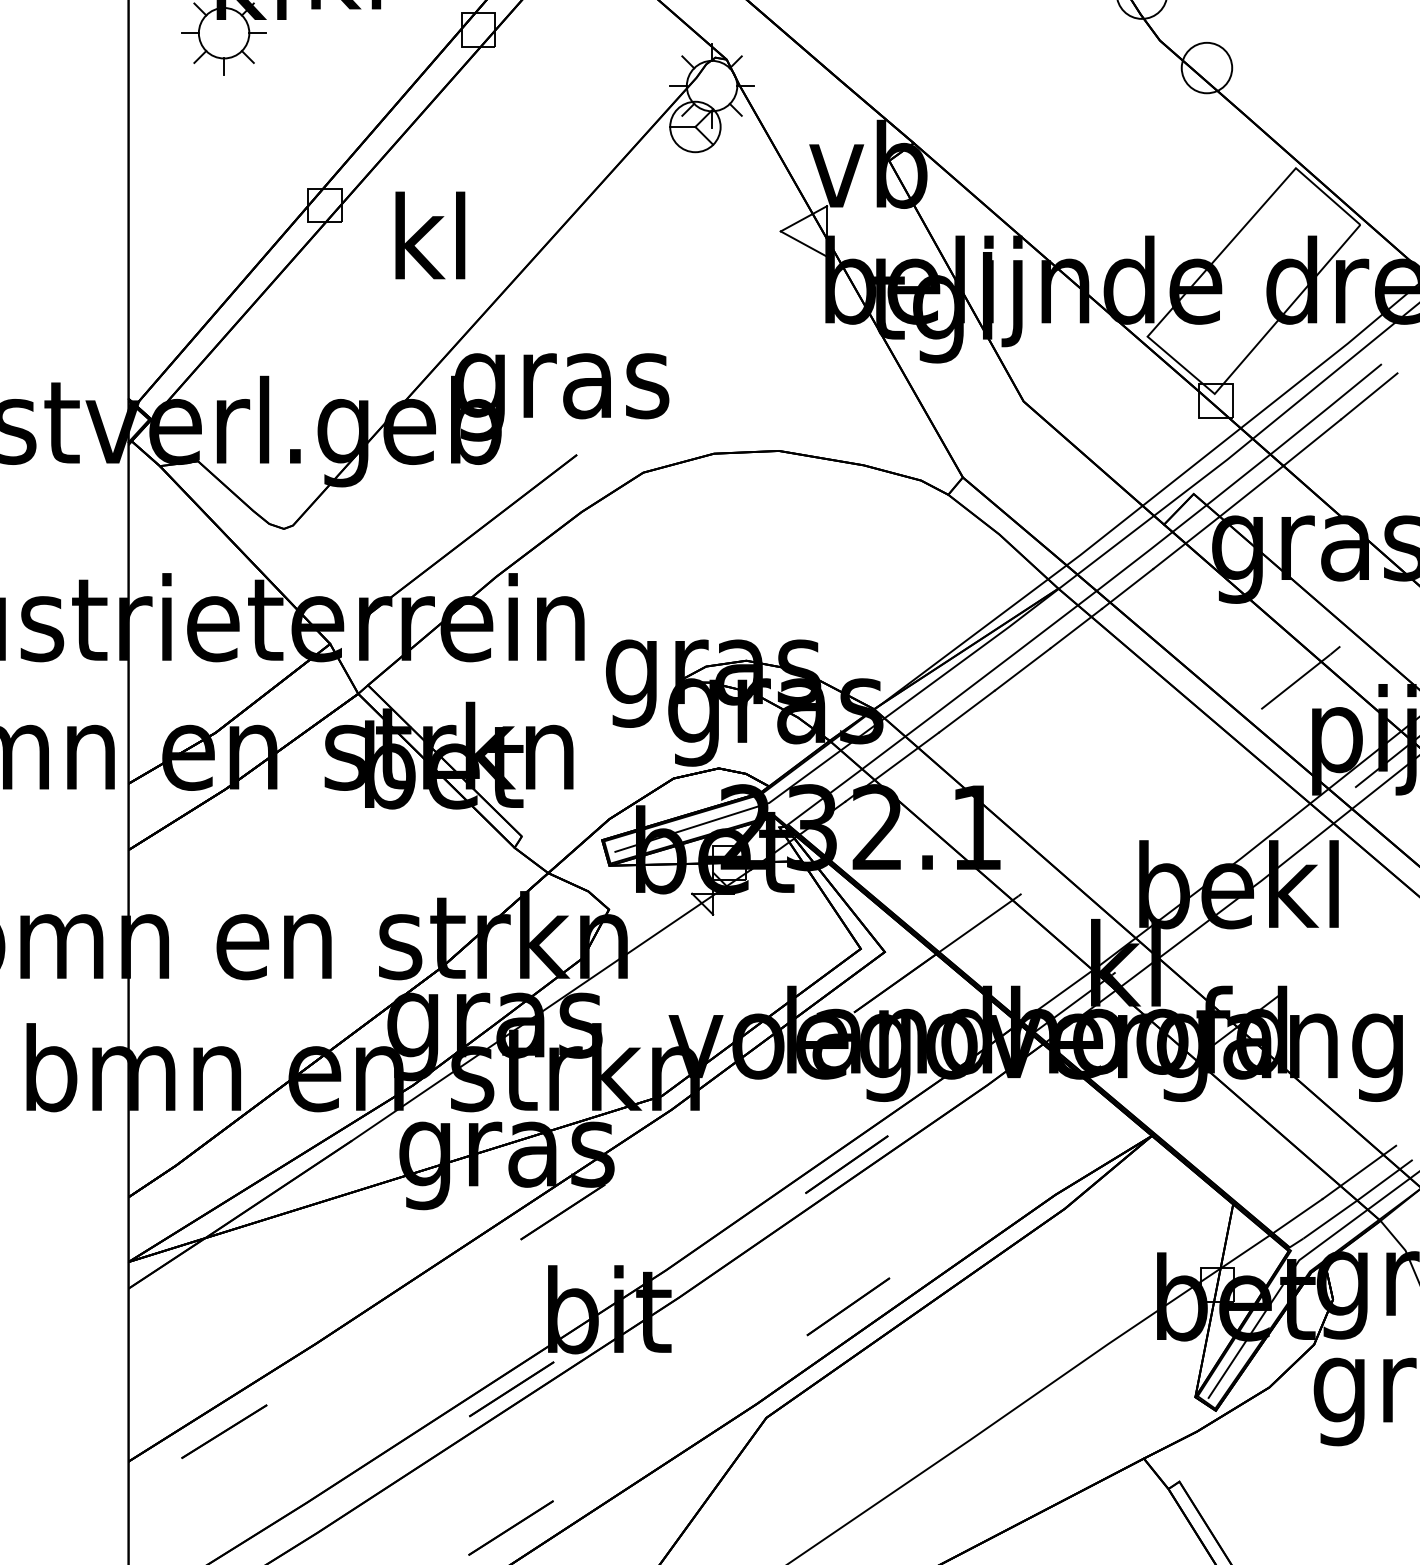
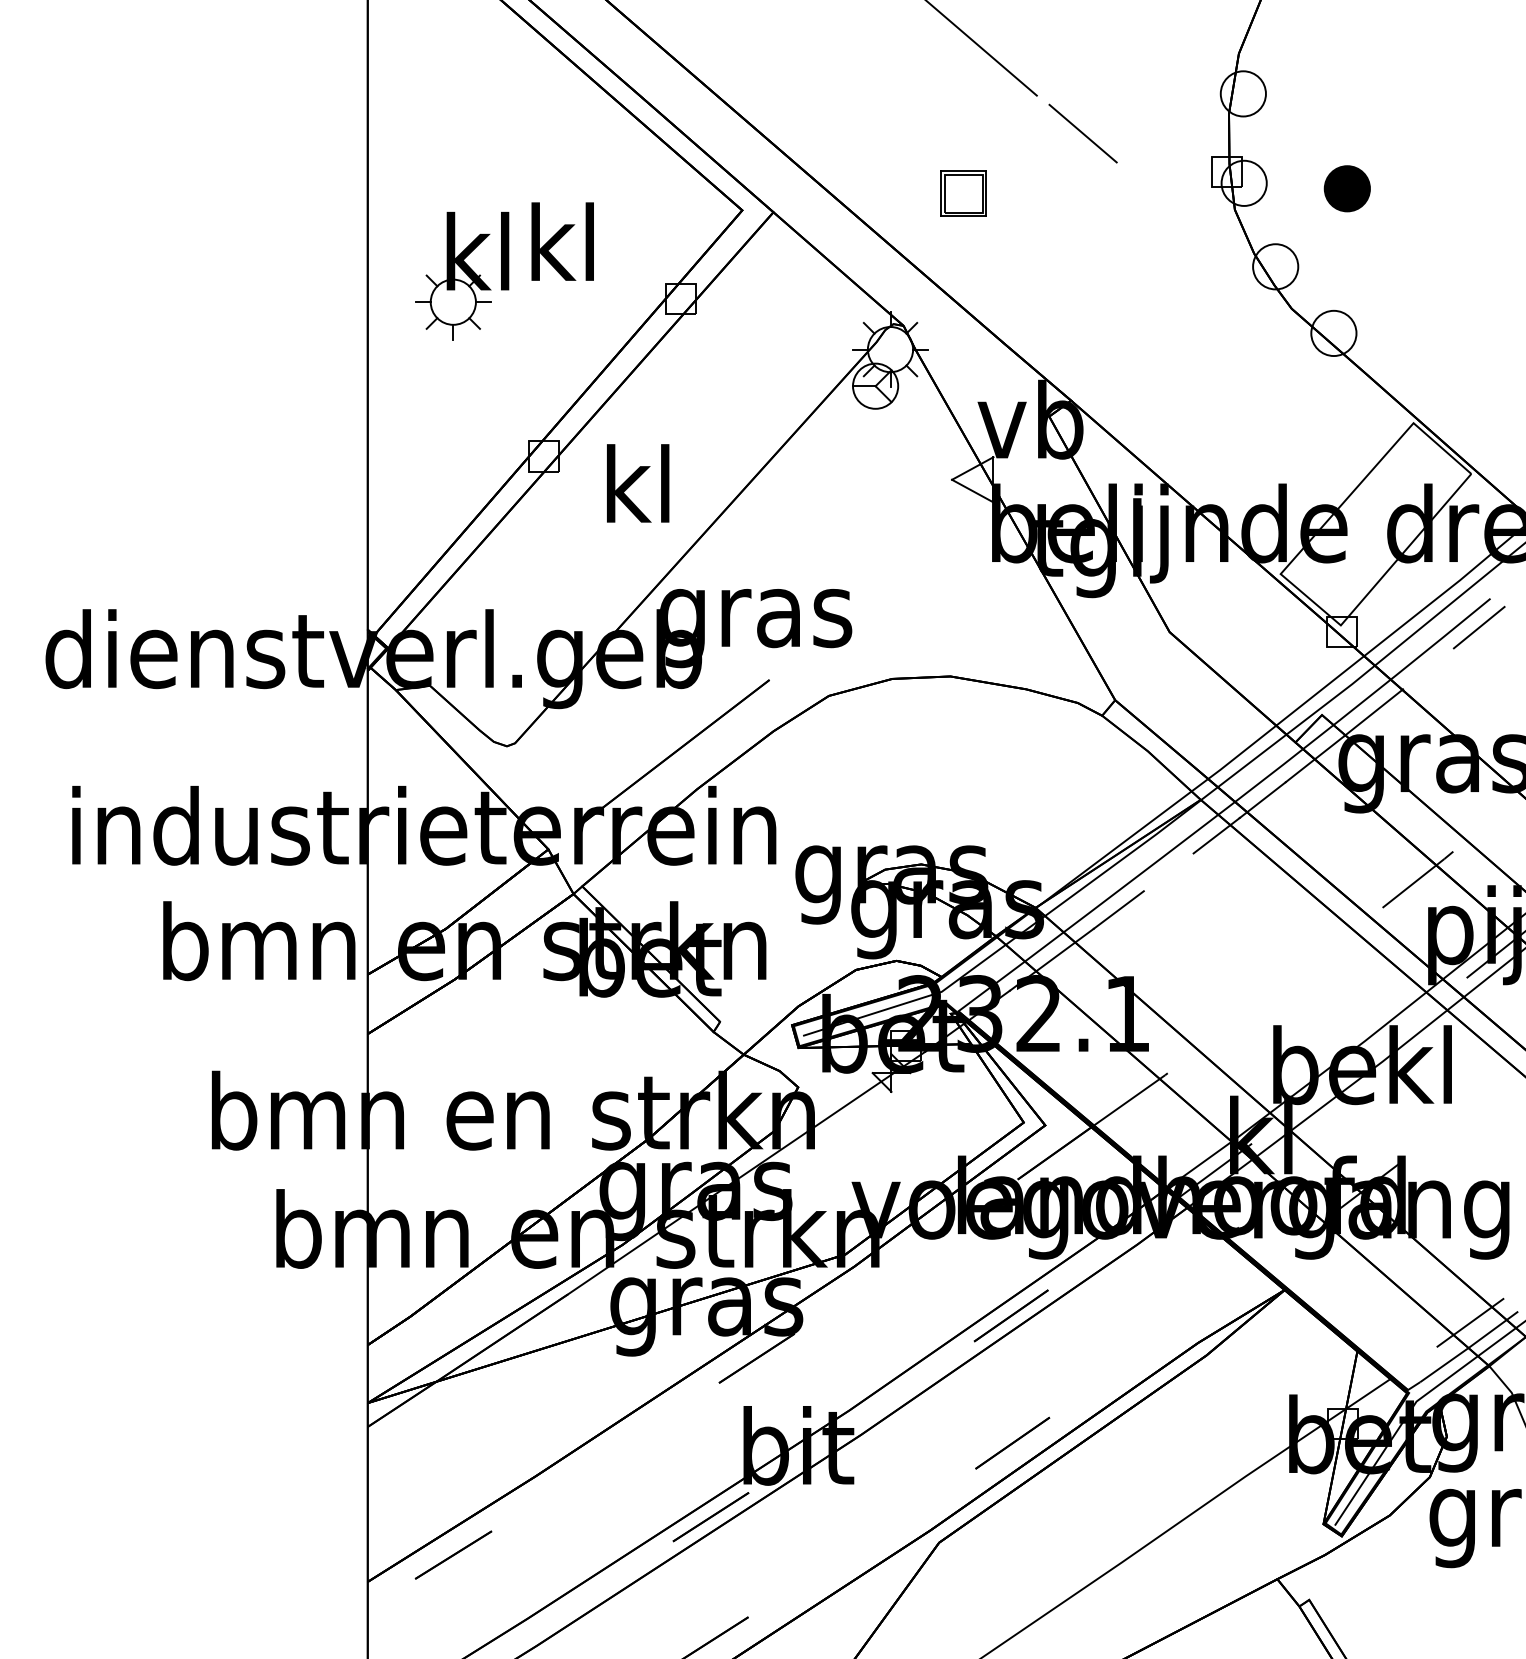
line: (1312, 442) -> (1428, 668), removed
line: (1022, 669) -> (1168, 872), removed
line: (1298, 1215) -> (1415, 1361), removed

